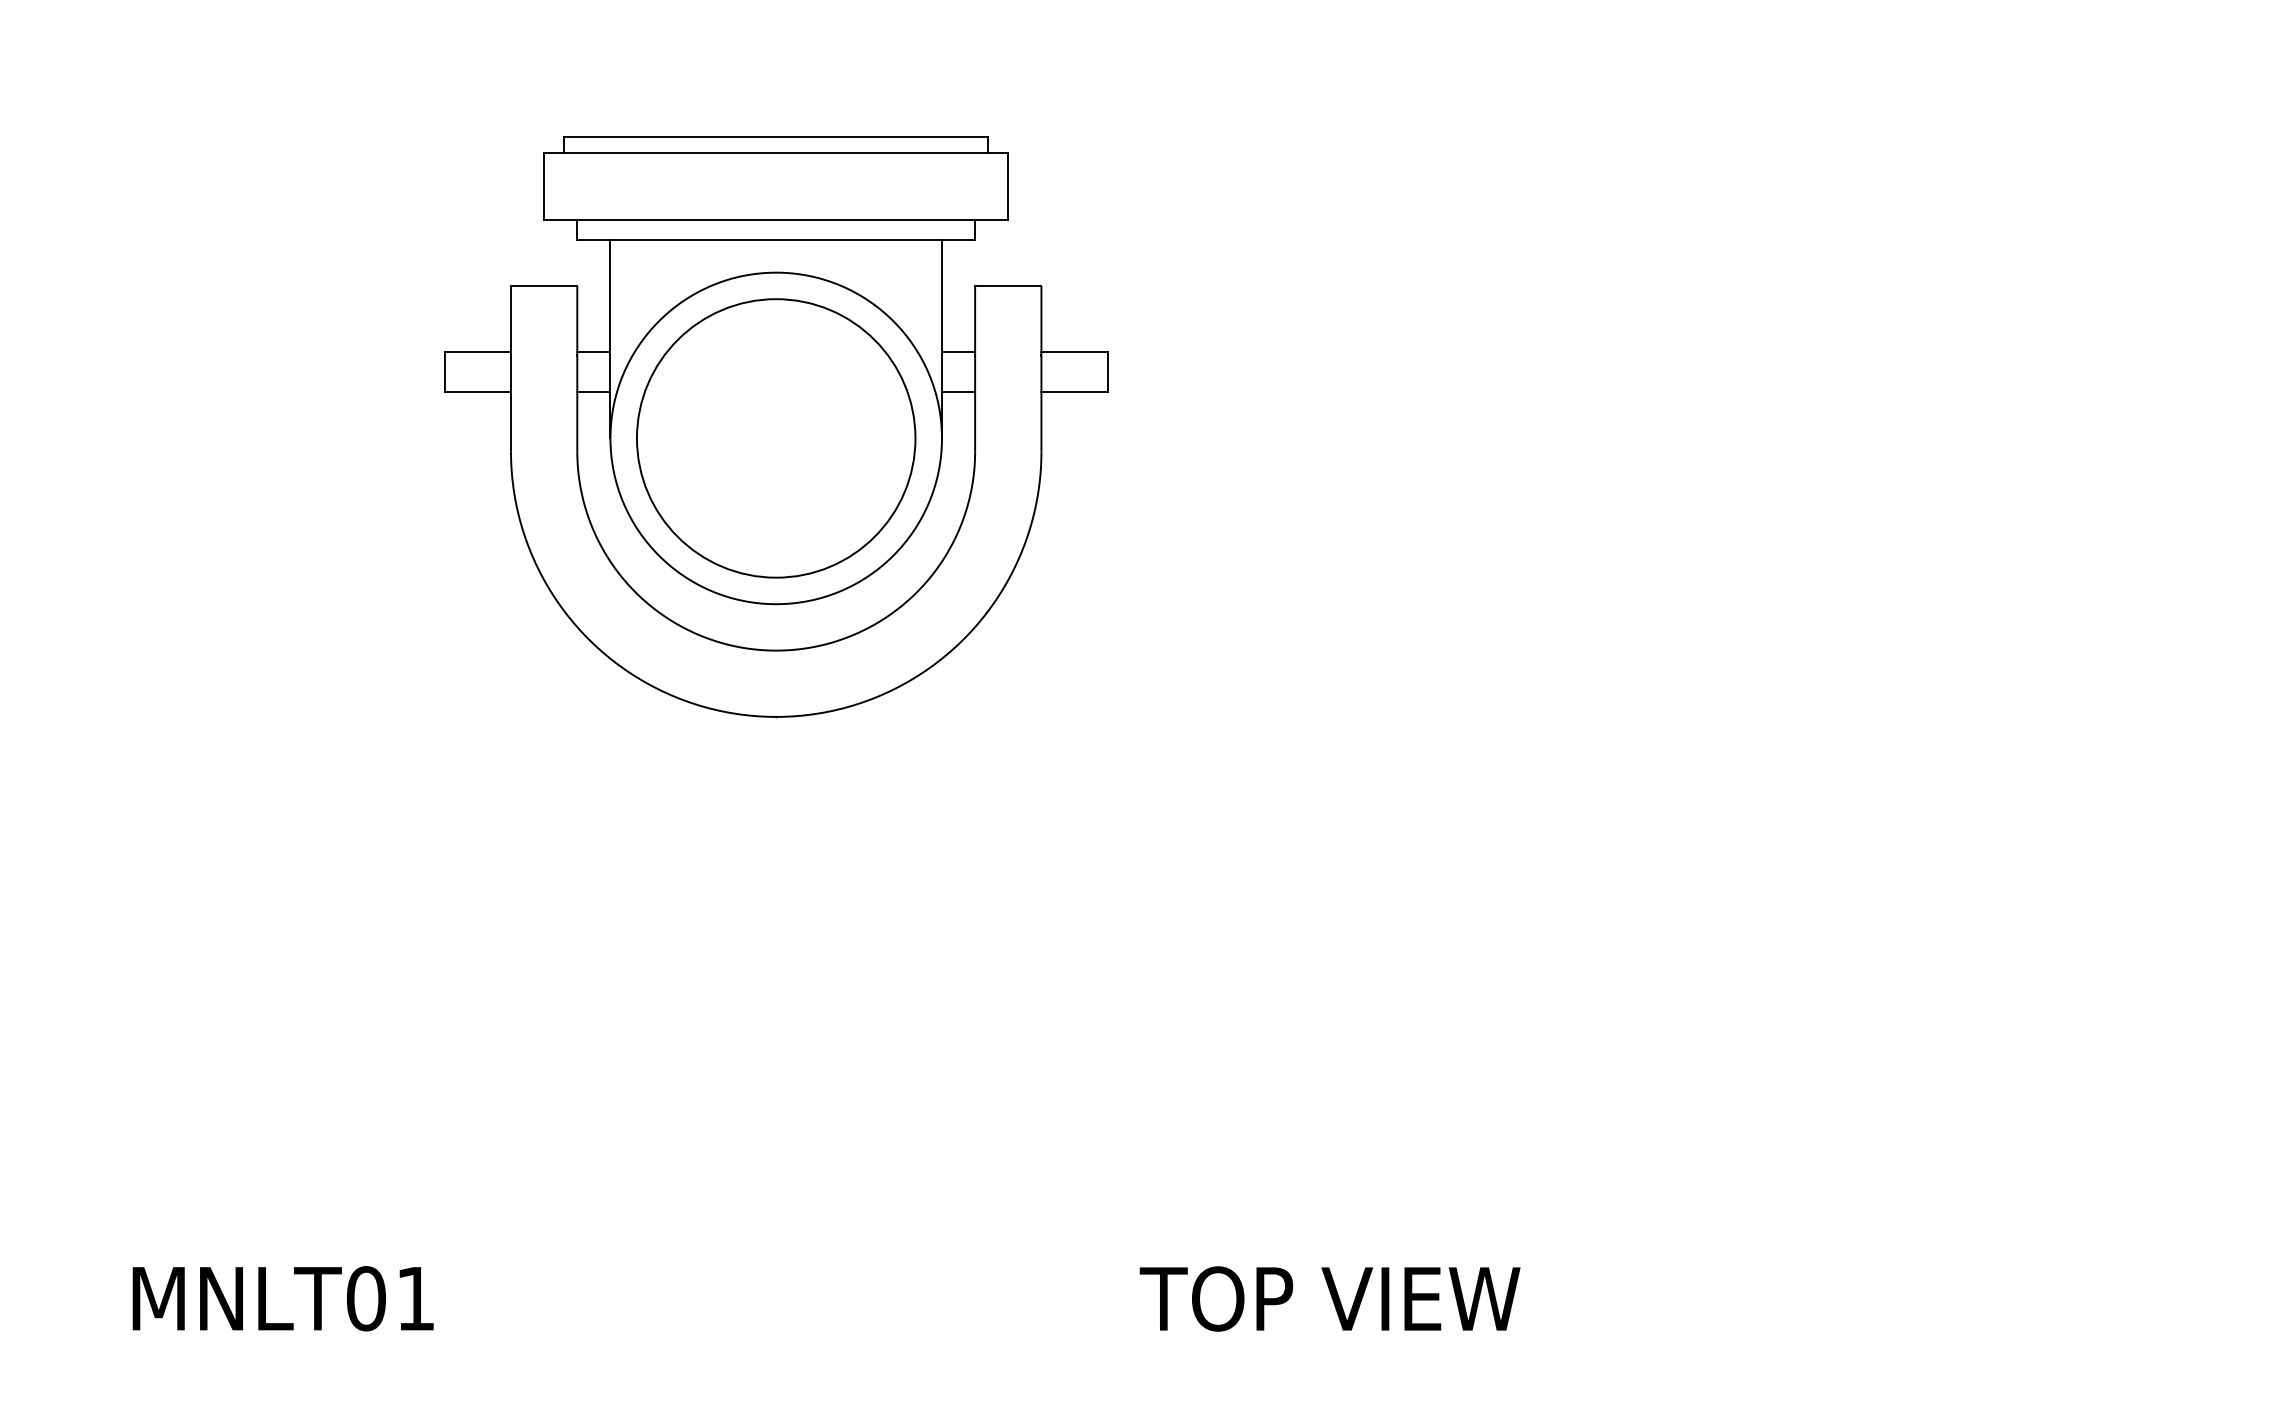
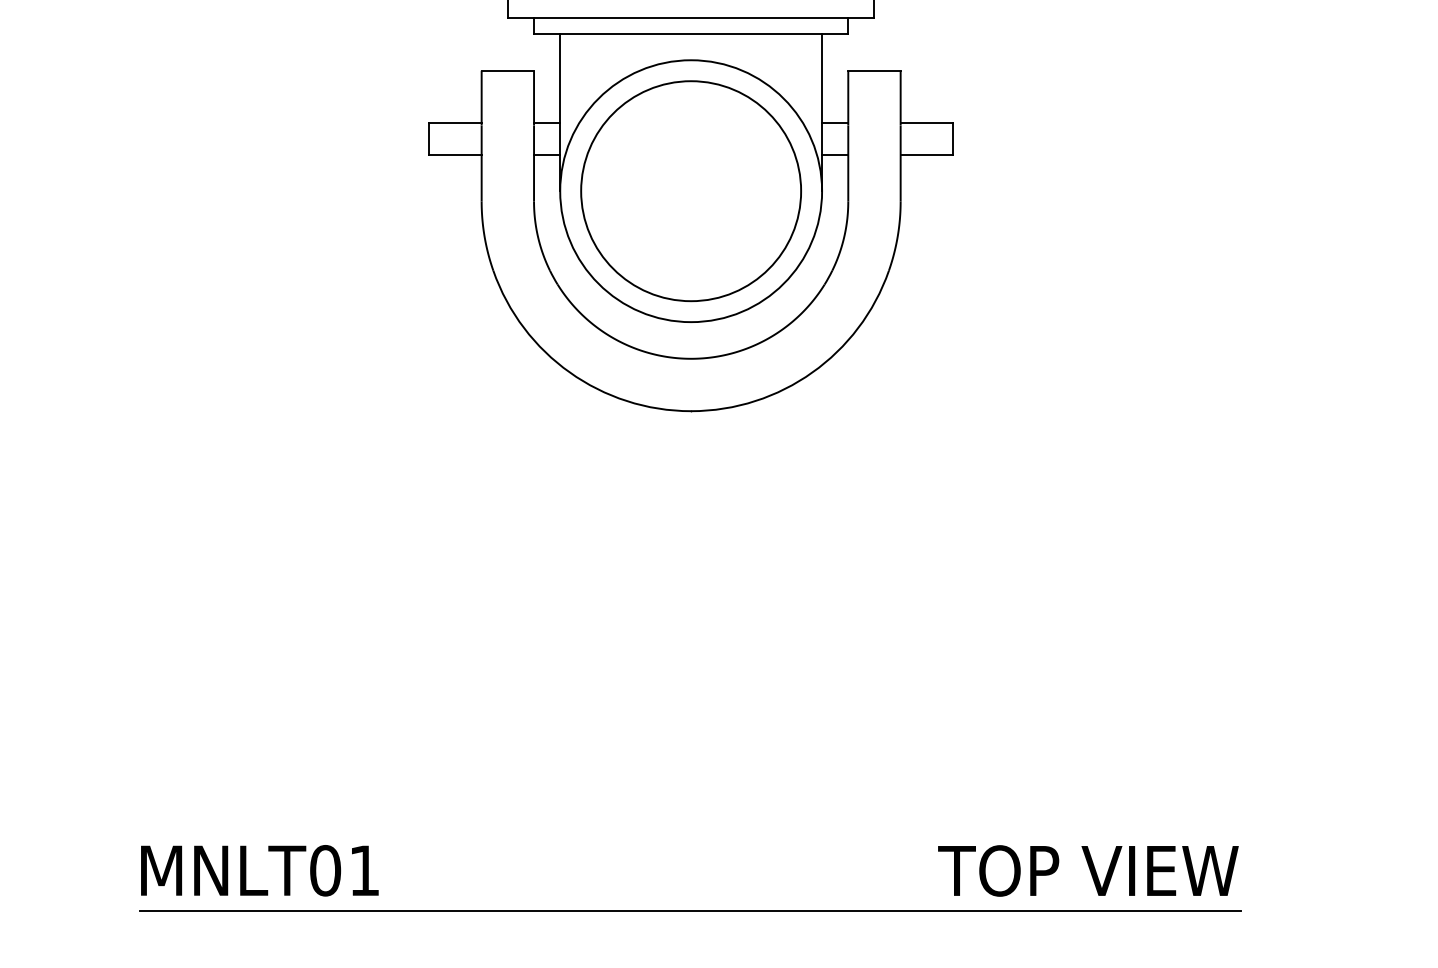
text: (282, 1298) -> (259, 870), moved
text: (1329, 1298) -> (1087, 870), moved
line: (775, 1349) -> (690, 910), added

